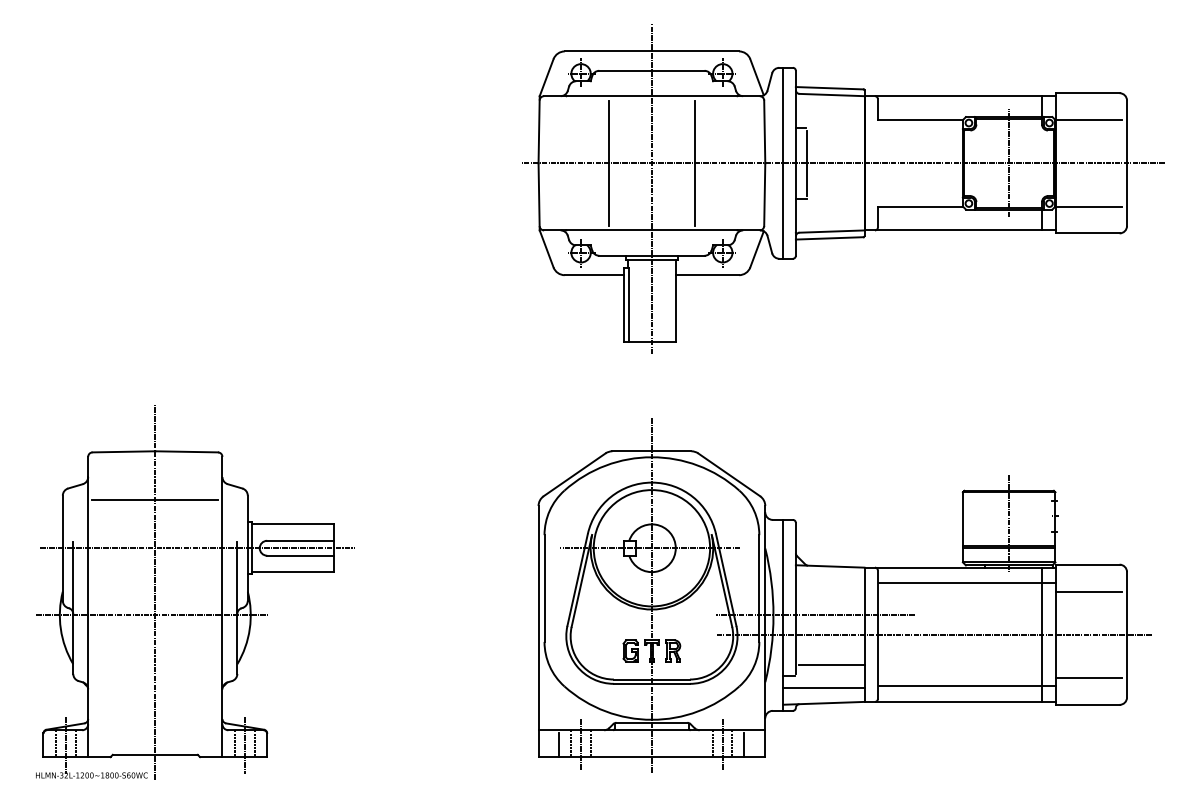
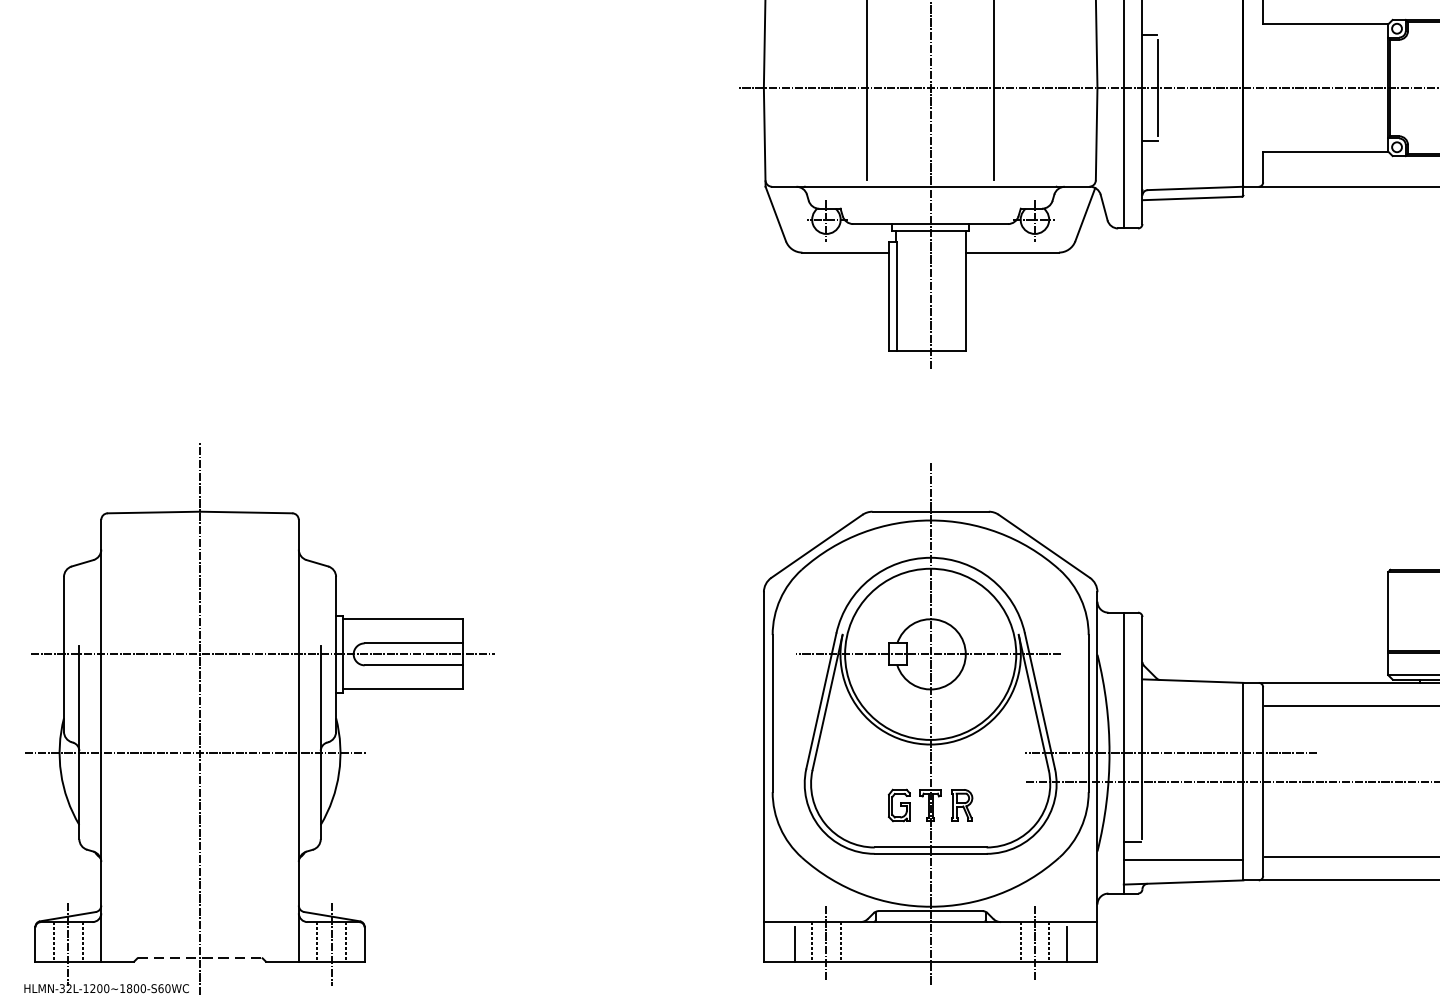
line: (155, 499) -> (200, 582), removed
line: (831, 665) -> (1194, 826), removed
line: (155, 754) -> (200, 957), solid -> dashed

